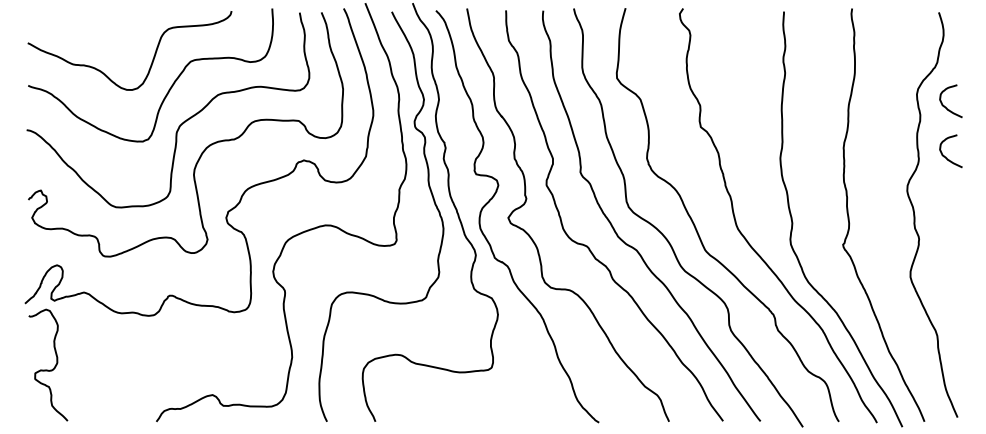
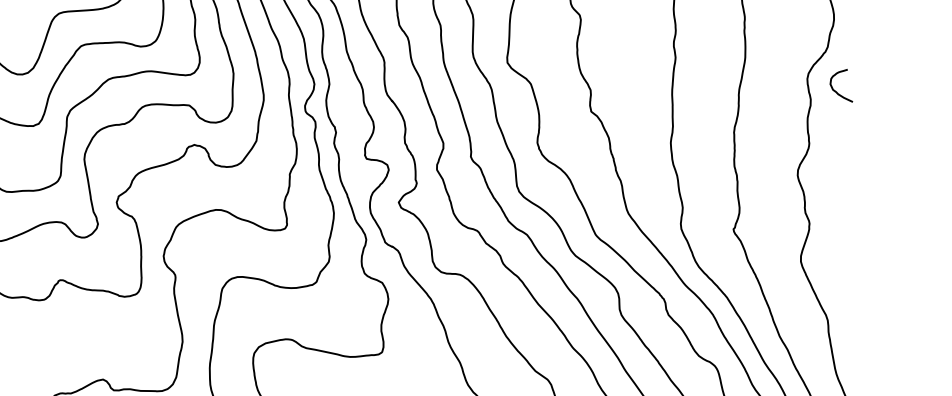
curve: (945, 156) -> (835, 141), removed

